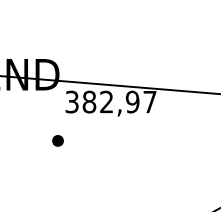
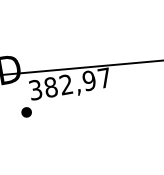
part: (57, 140) -> (26, 112), moved

